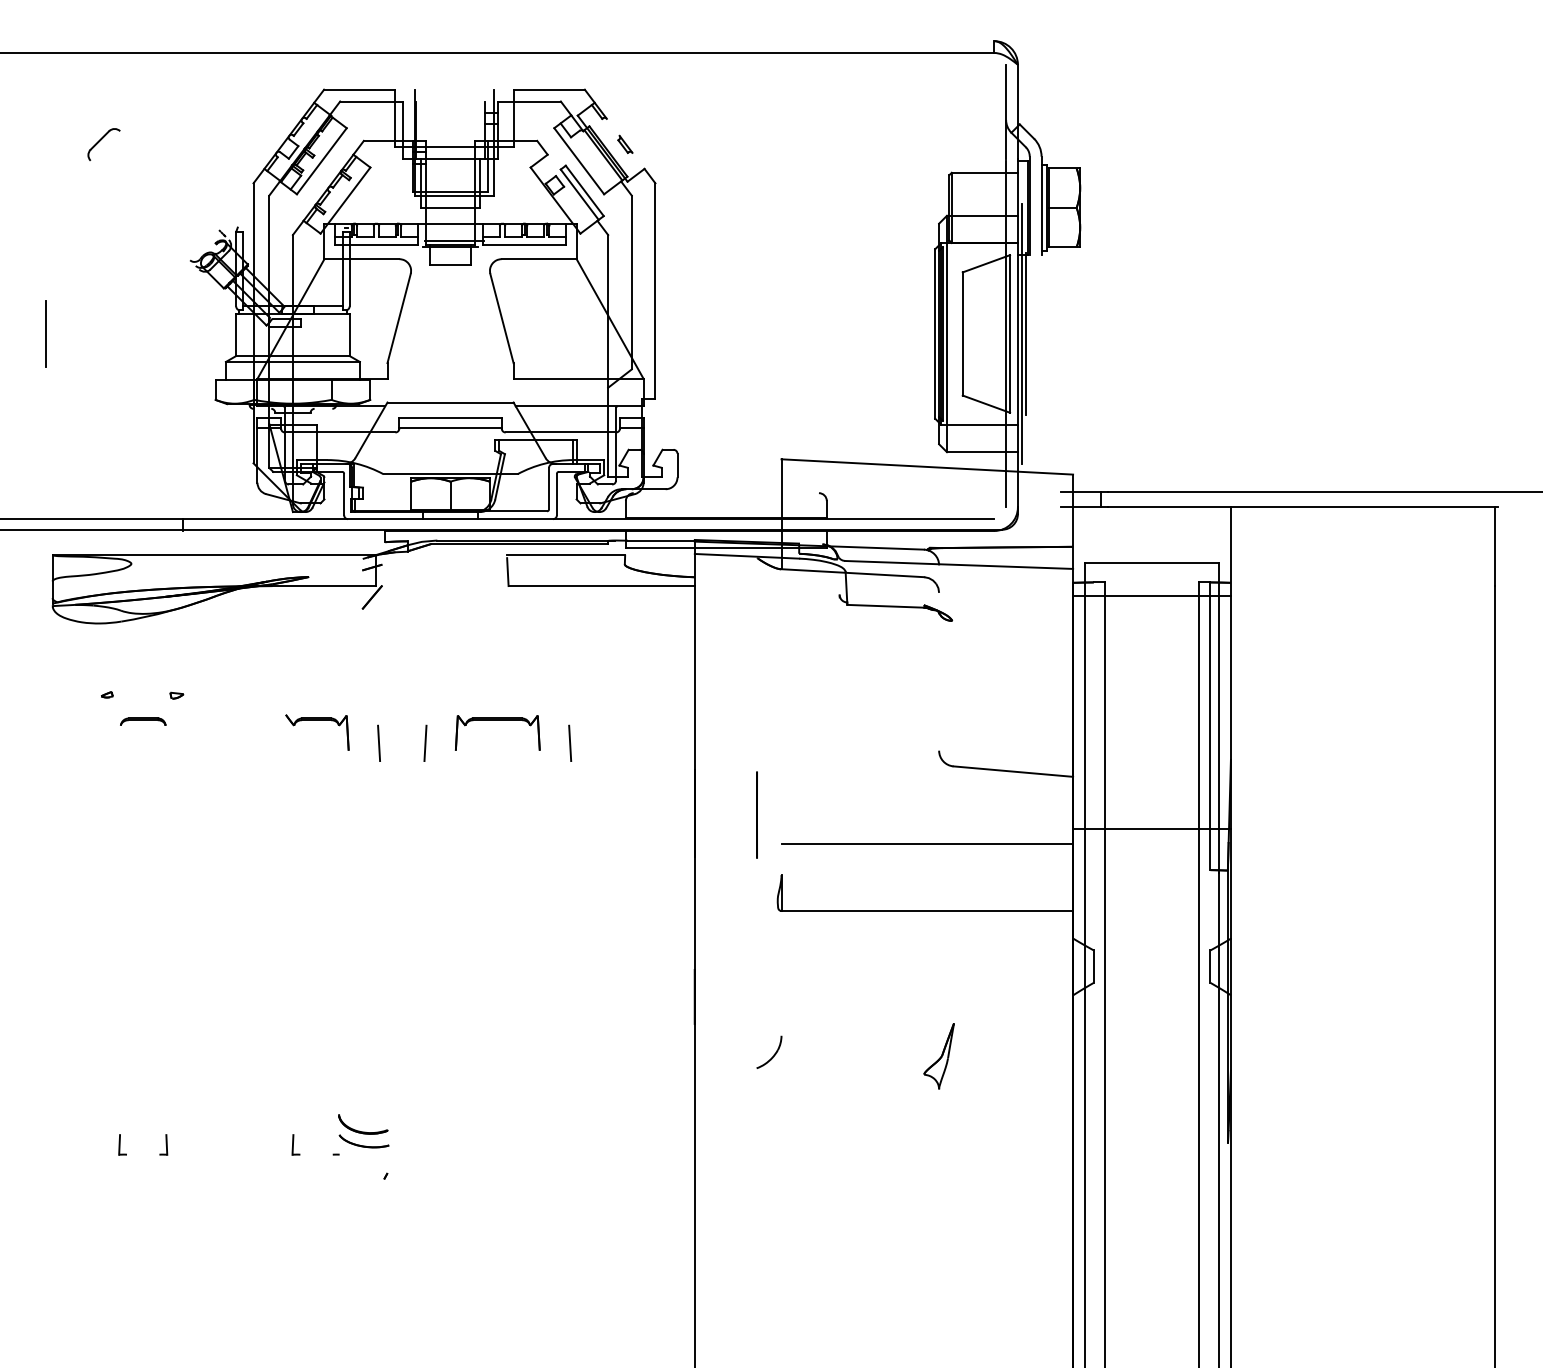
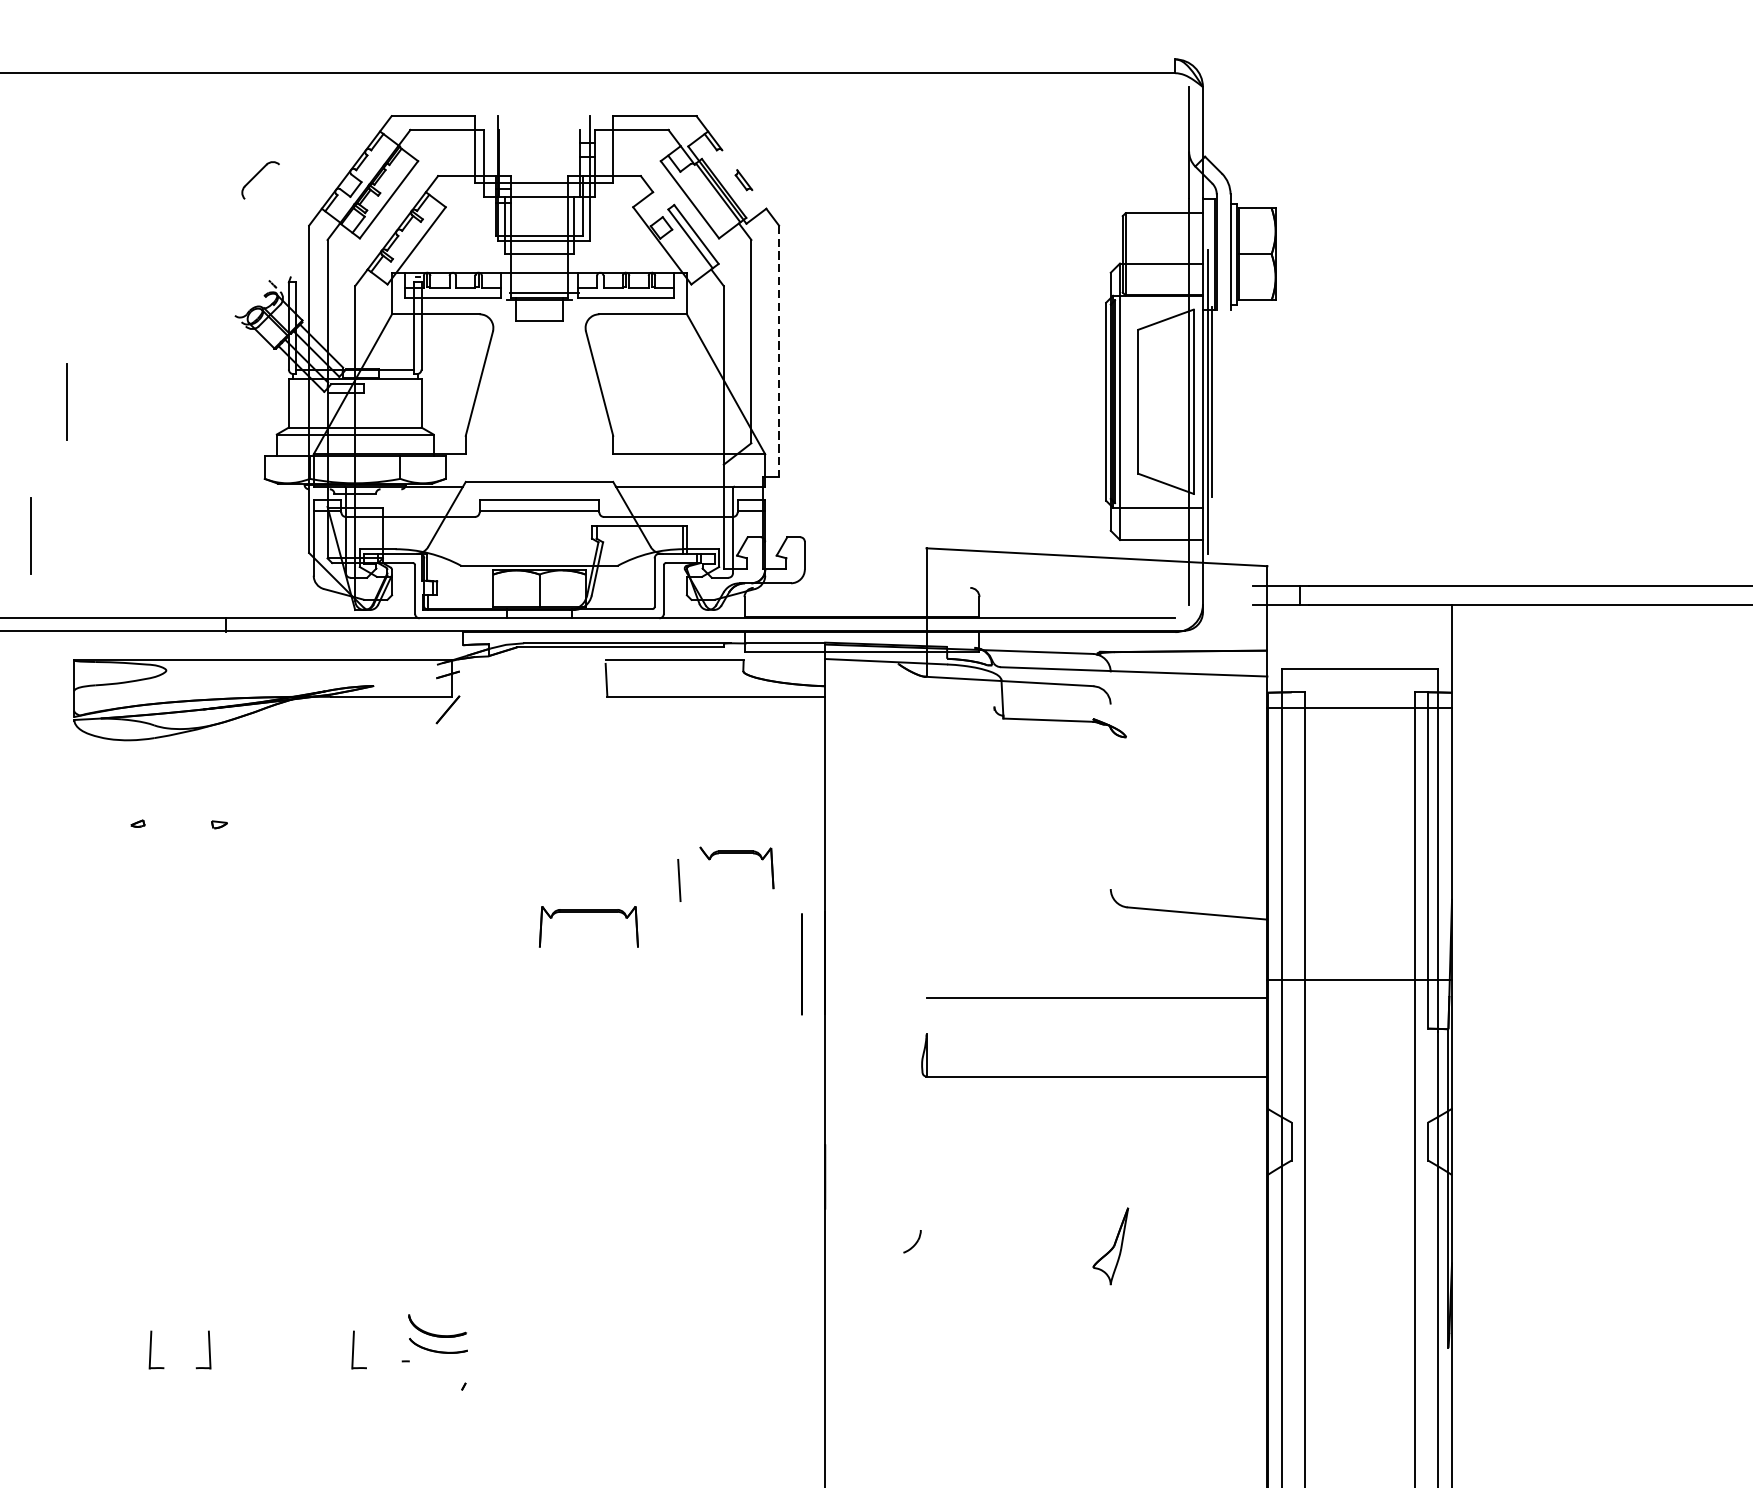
part: (103, 144) -> (259, 180), moved
line: (655, 290) -> (779, 350), solid -> dashed
line: (14, 448) -> (29, 535), added
part: (317, 720) -> (737, 853), moved
part: (497, 720) -> (588, 912), moved
part: (143, 721) -> (180, 854), removed
line: (379, 743) -> (456, 880), removed
line: (425, 743) -> (510, 880), removed
line: (756, 814) -> (801, 963), moved
part: (769, 1051) -> (912, 1240), size x0.6
part: (122, 1144) -> (155, 1349), size x1.6
part: (163, 1144) -> (203, 1349), size x1.6
part: (295, 1144) -> (358, 1349), size x1.6

